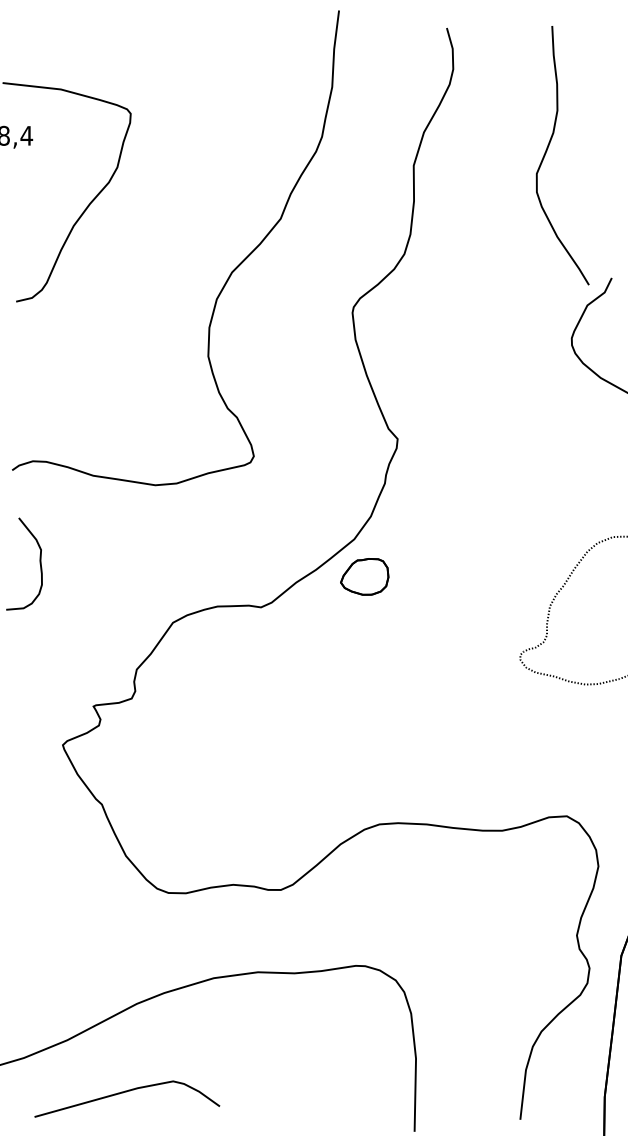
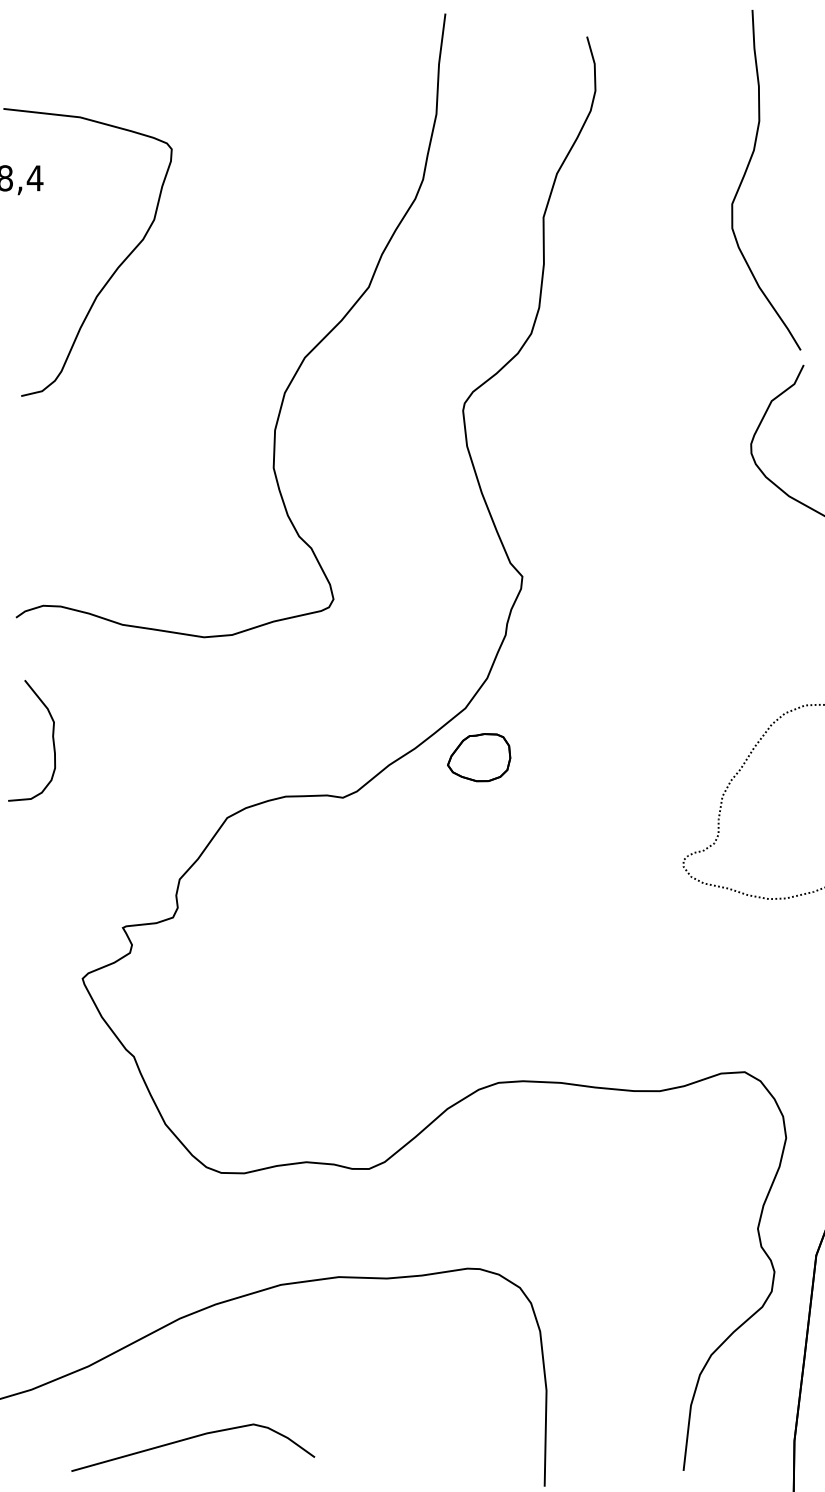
curve: (548, 148) -> (747, 170), moved
curve: (124, 1092) -> (189, 1439), moved

